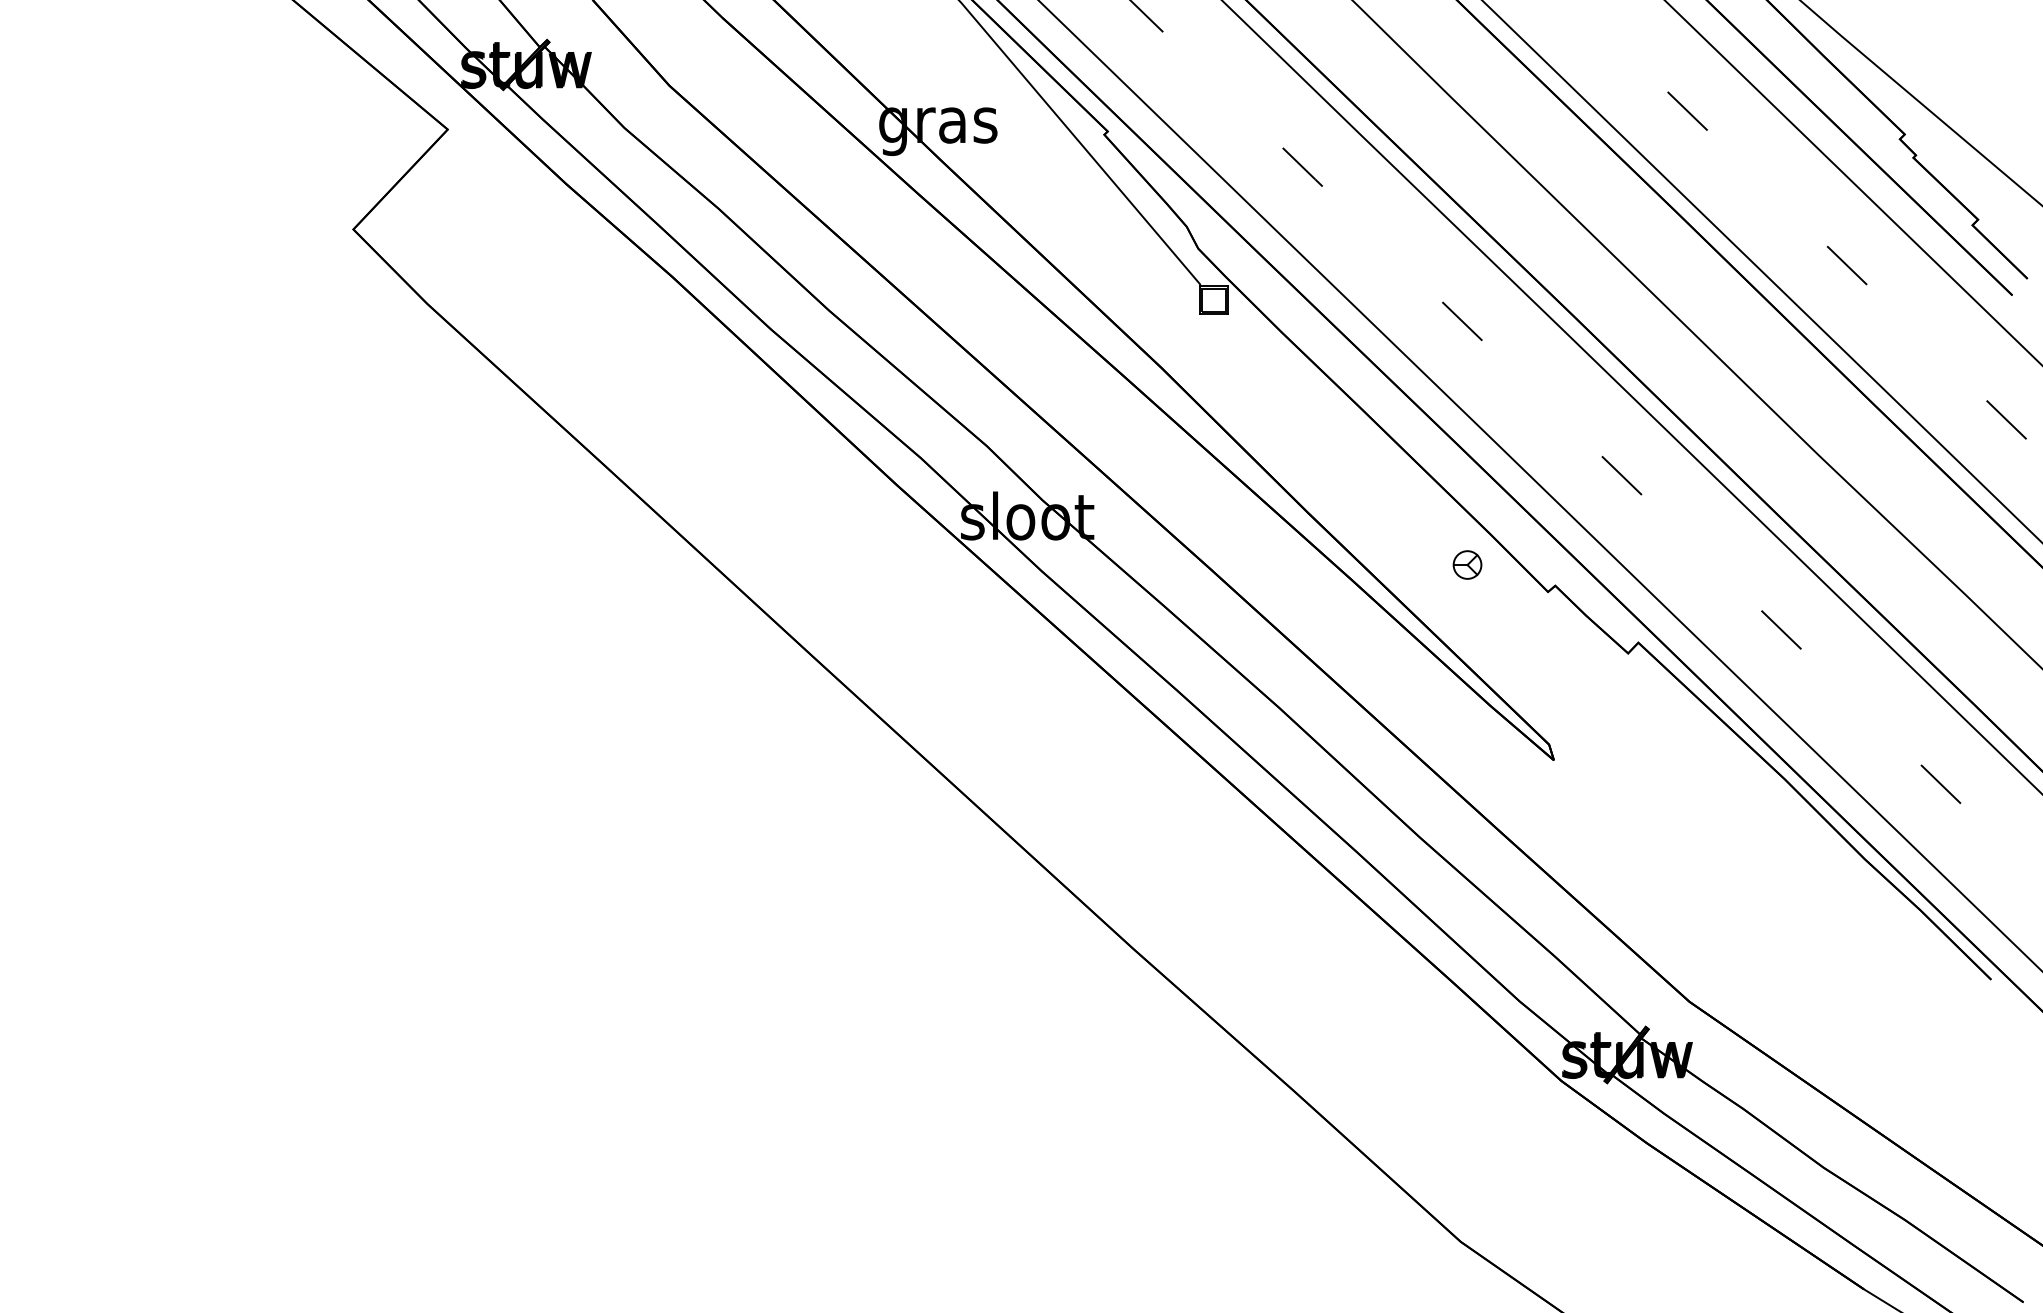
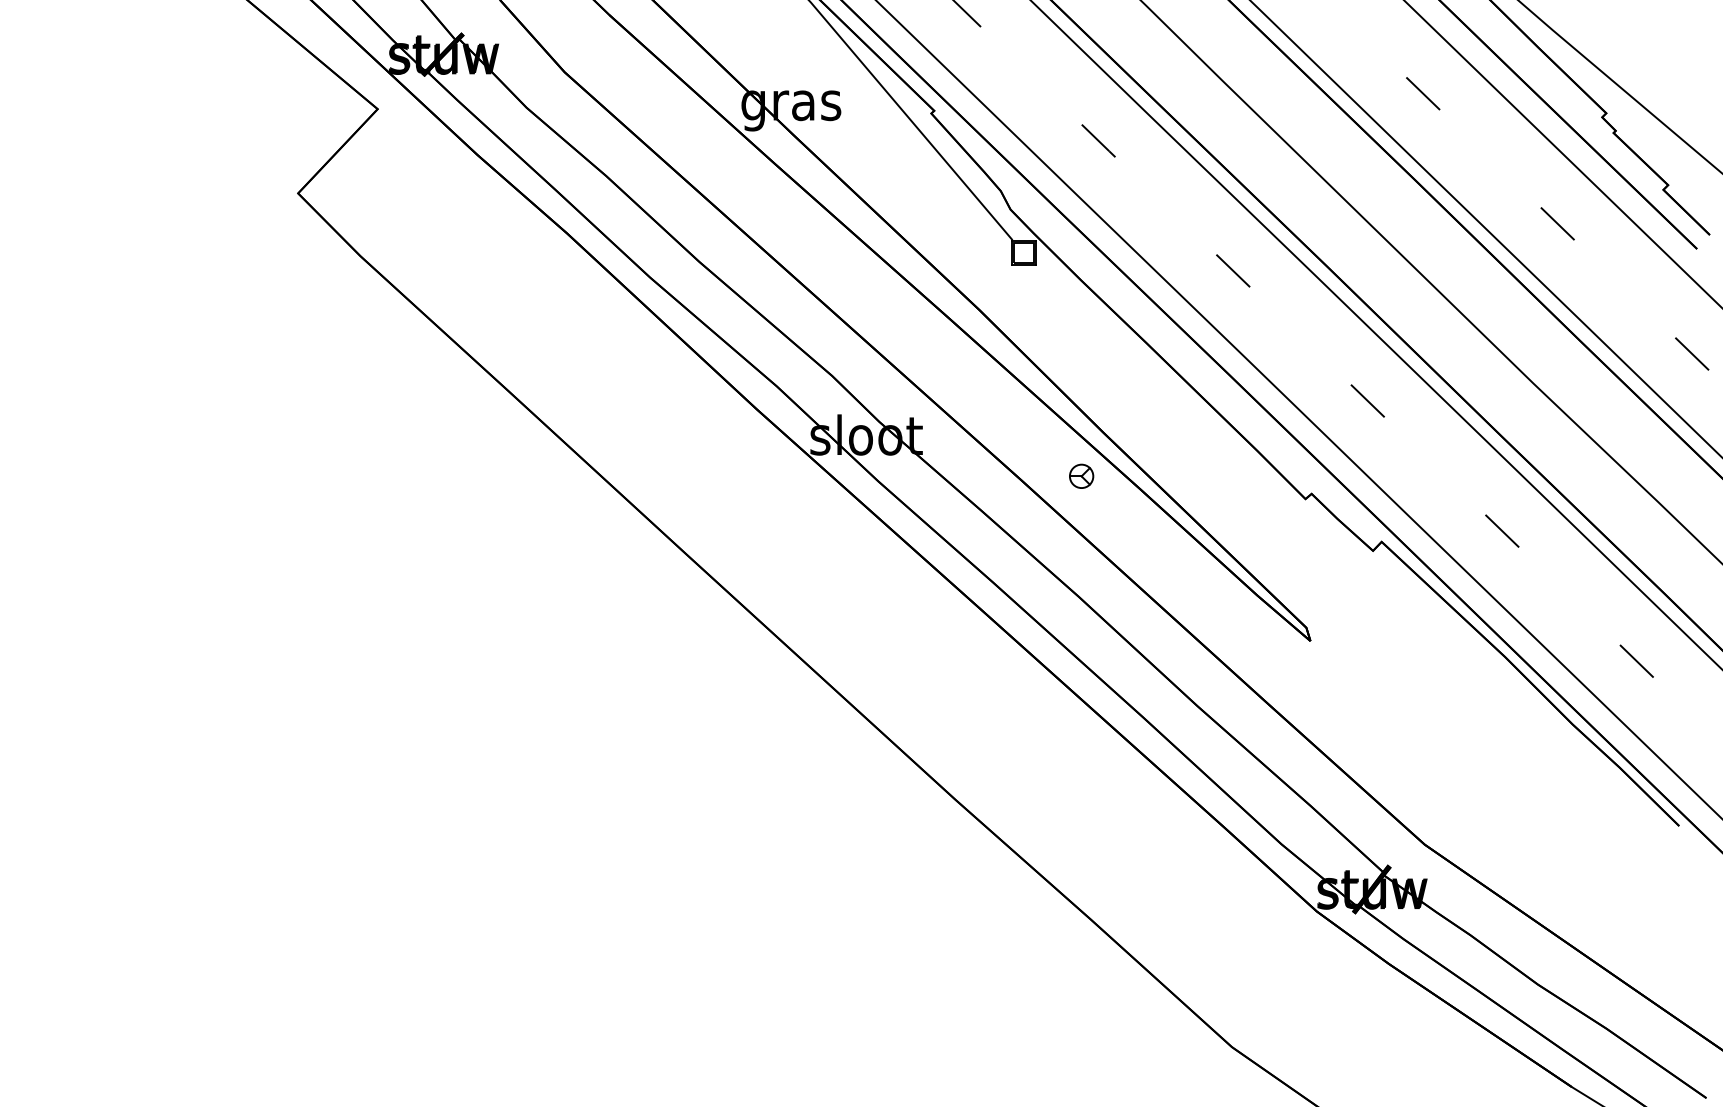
part: (1467, 563) -> (1081, 475), moved

